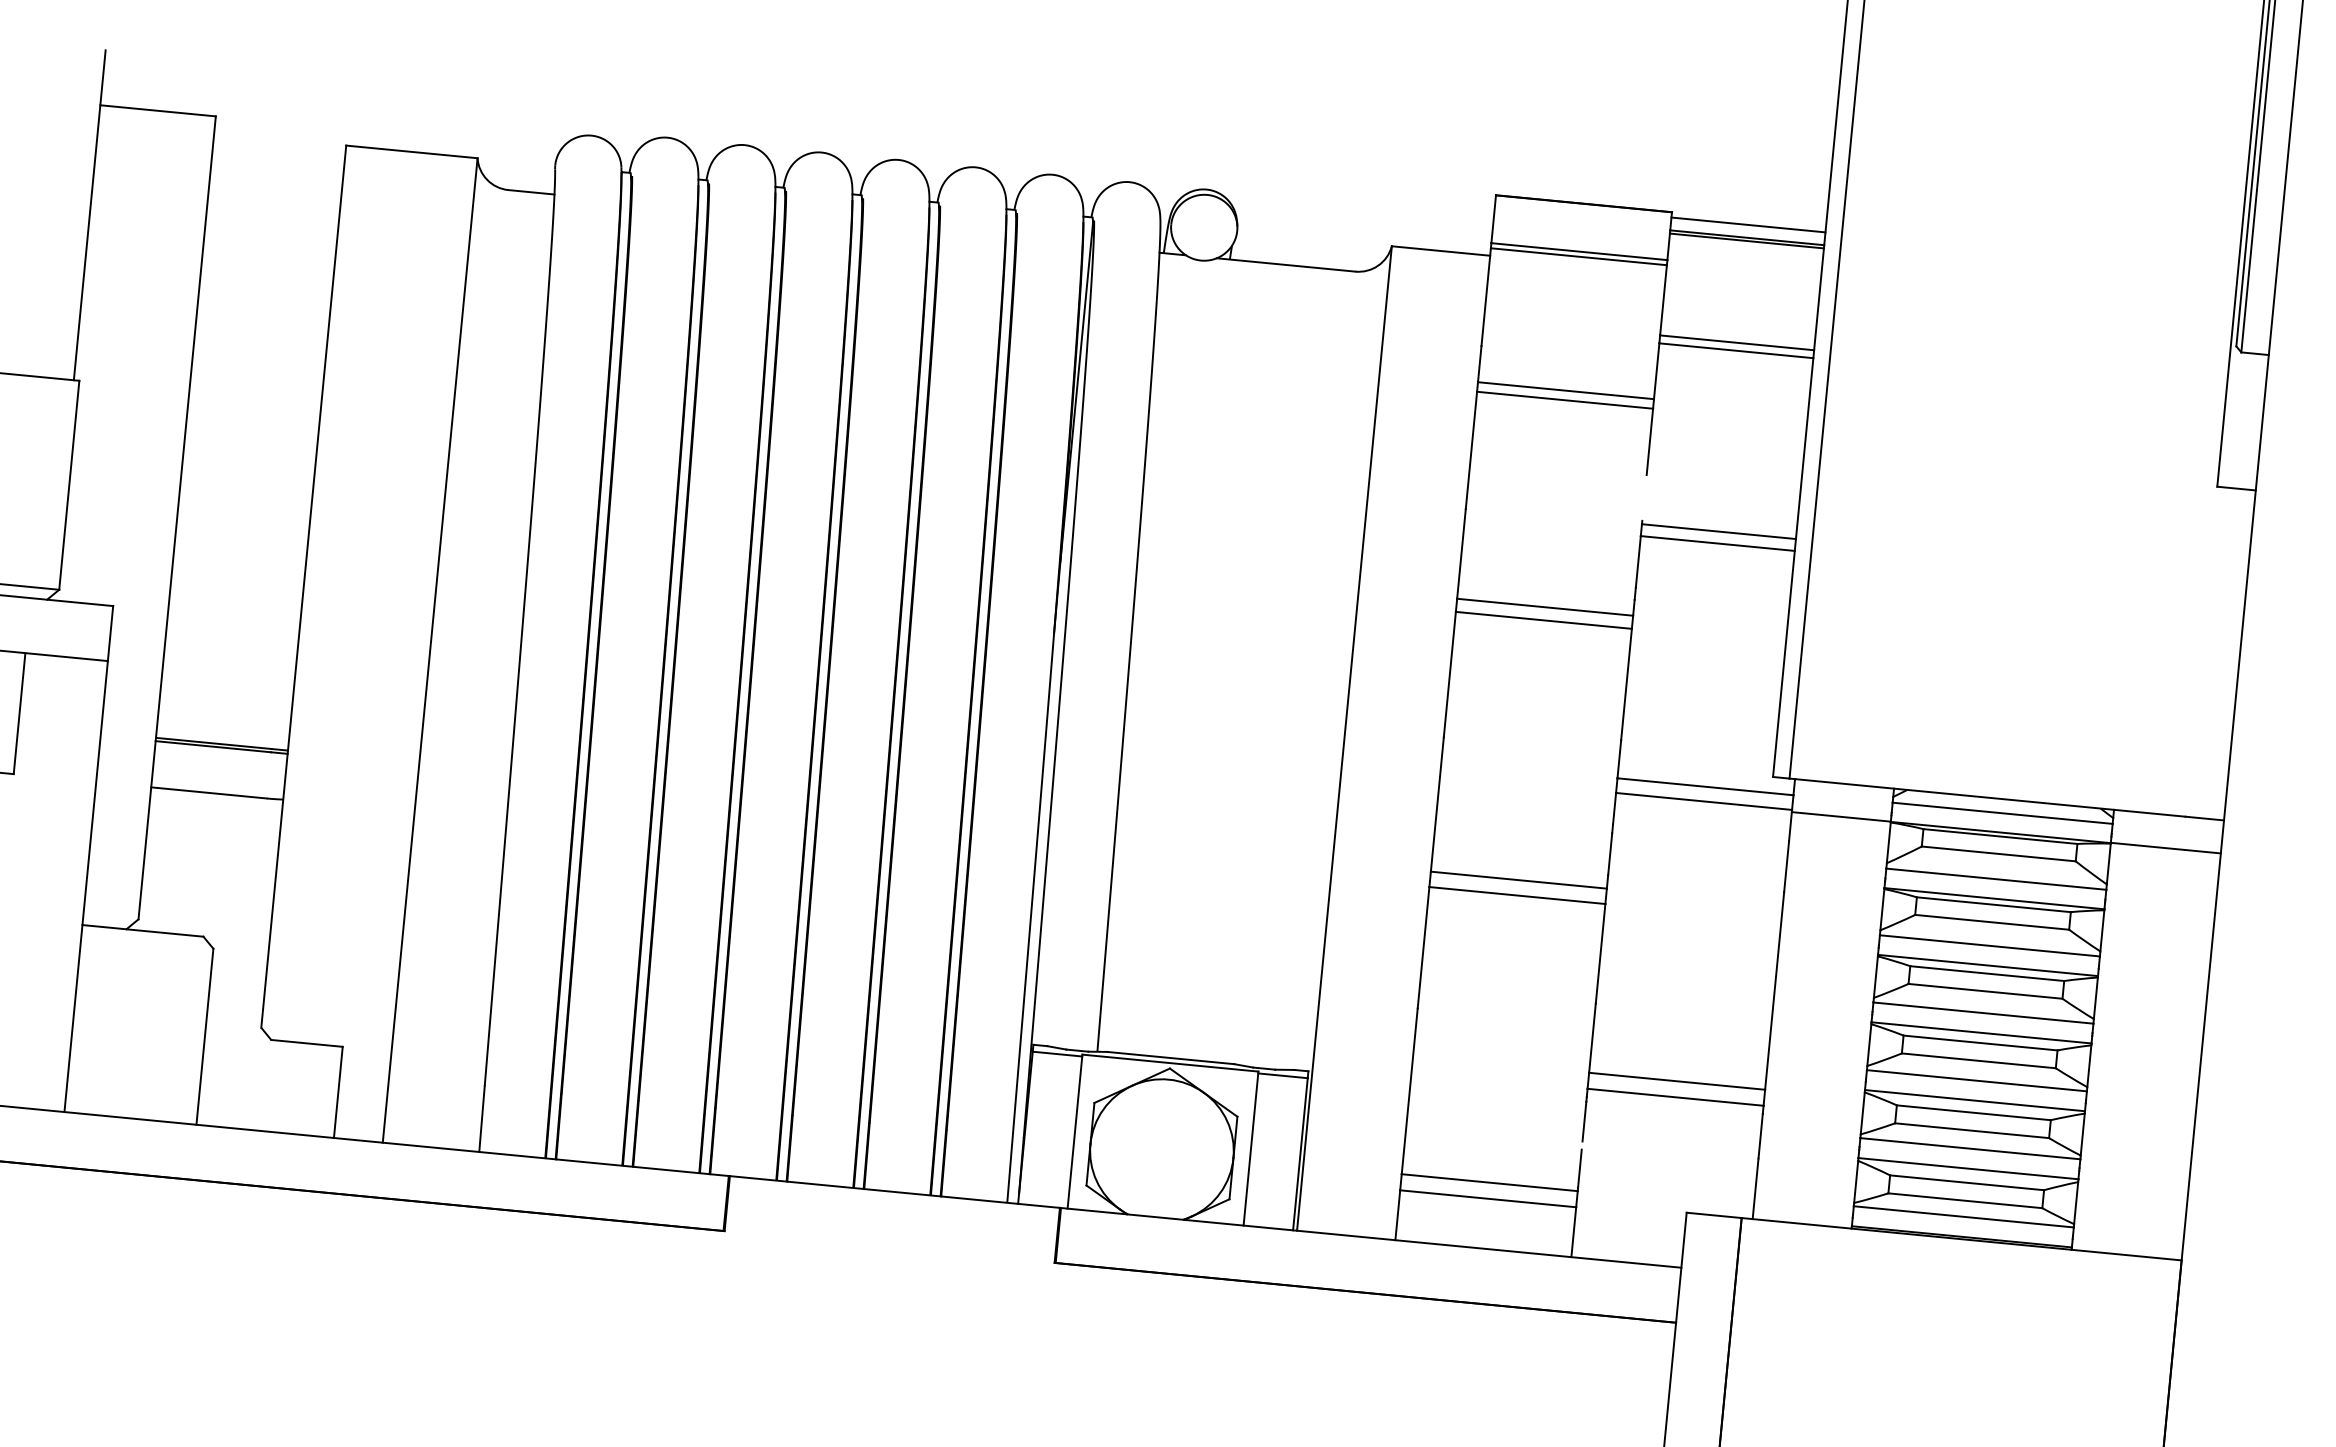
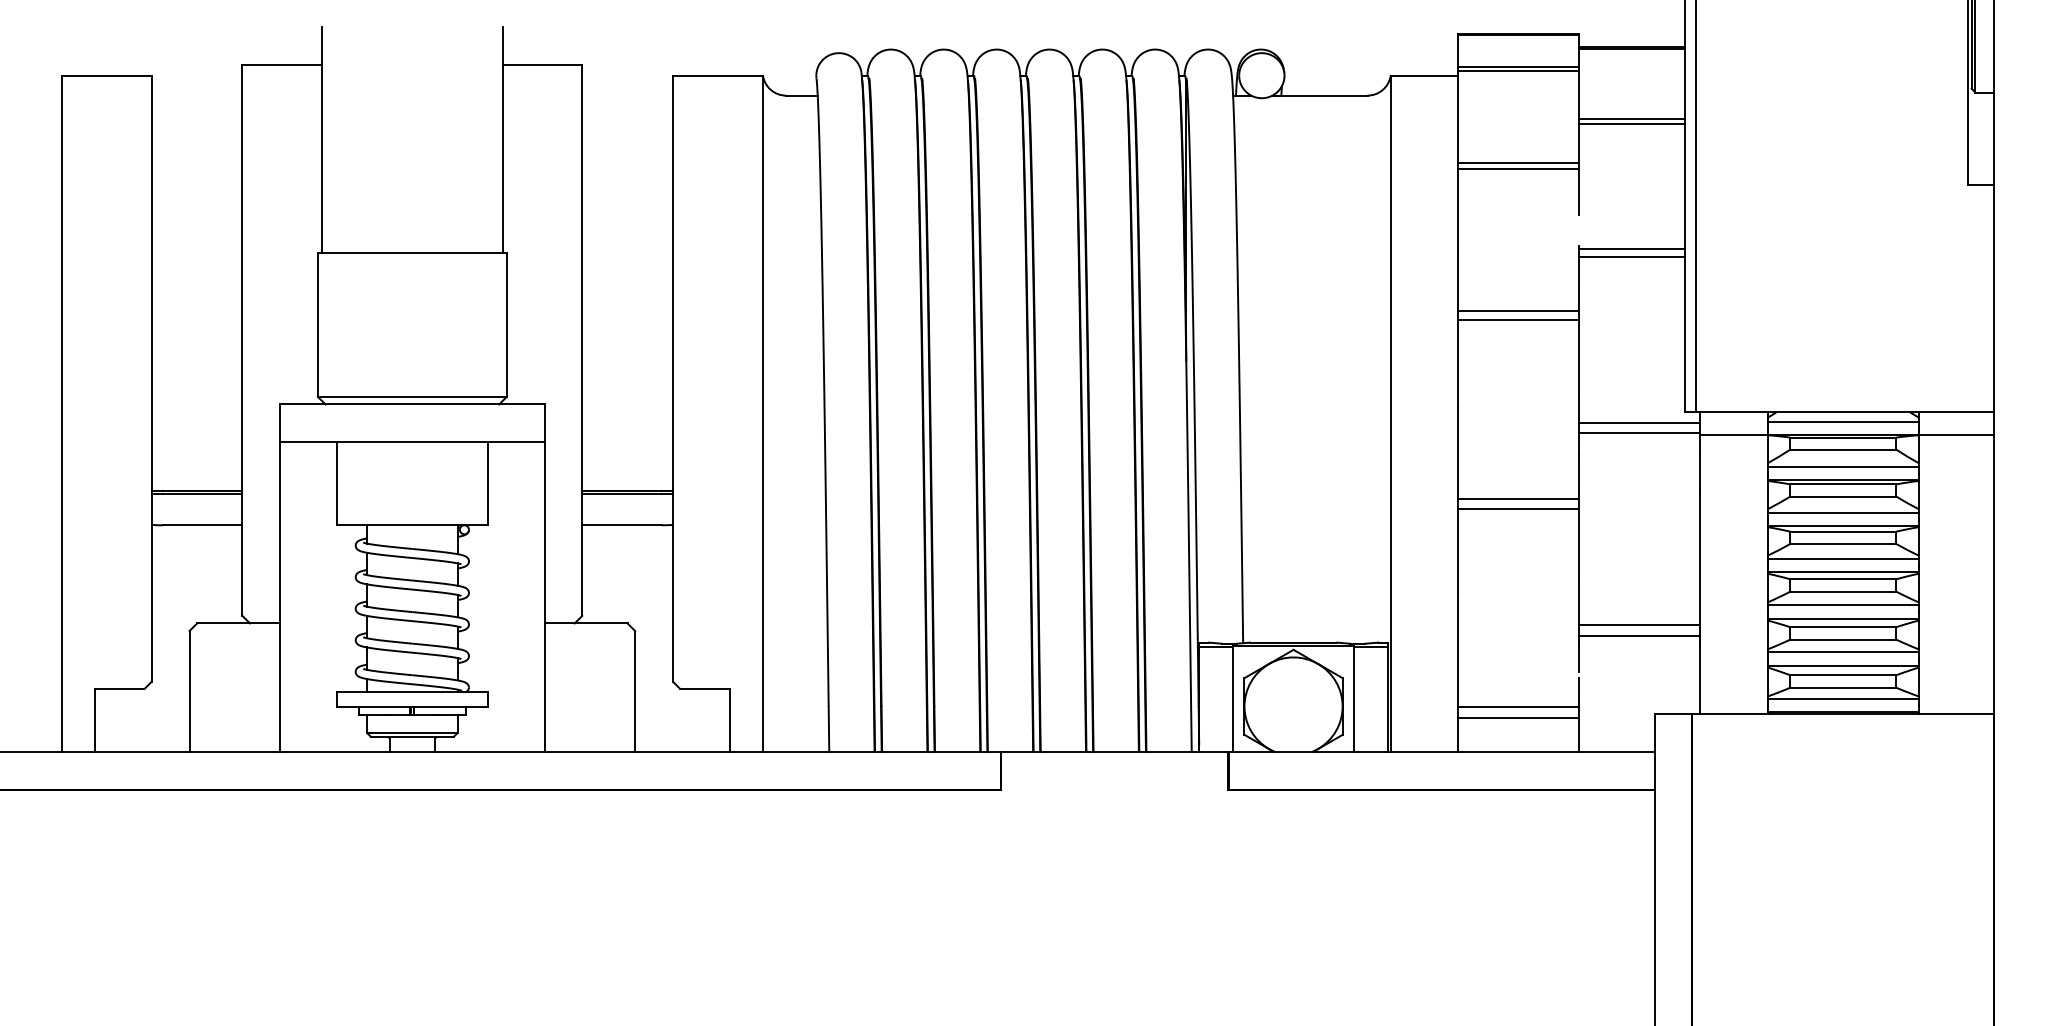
line: (1747, 225) -> (1631, 38), removed

